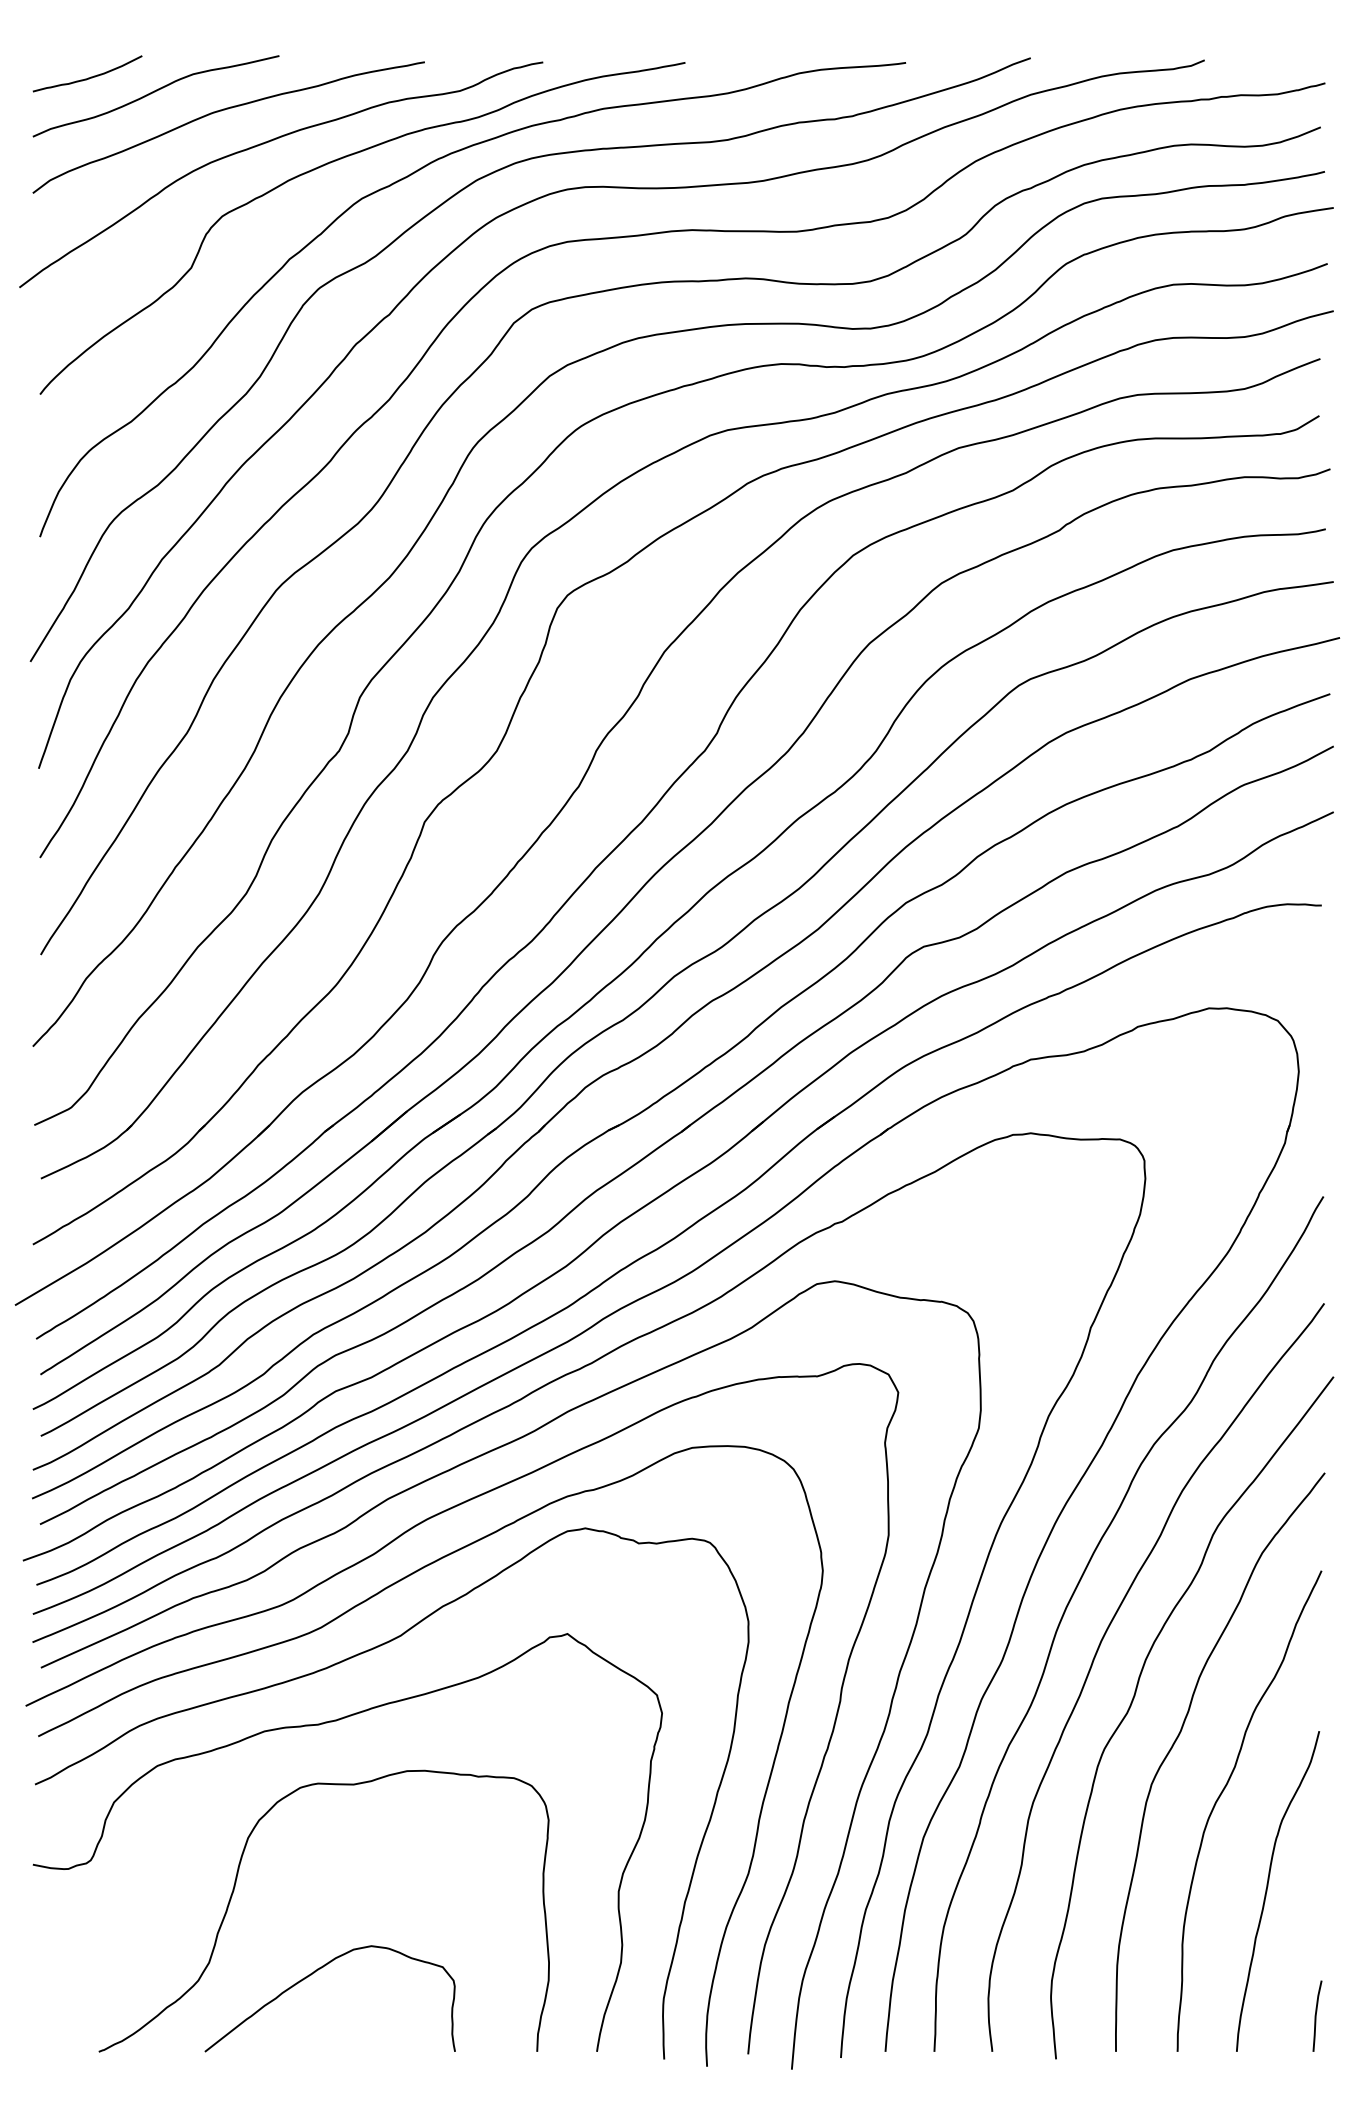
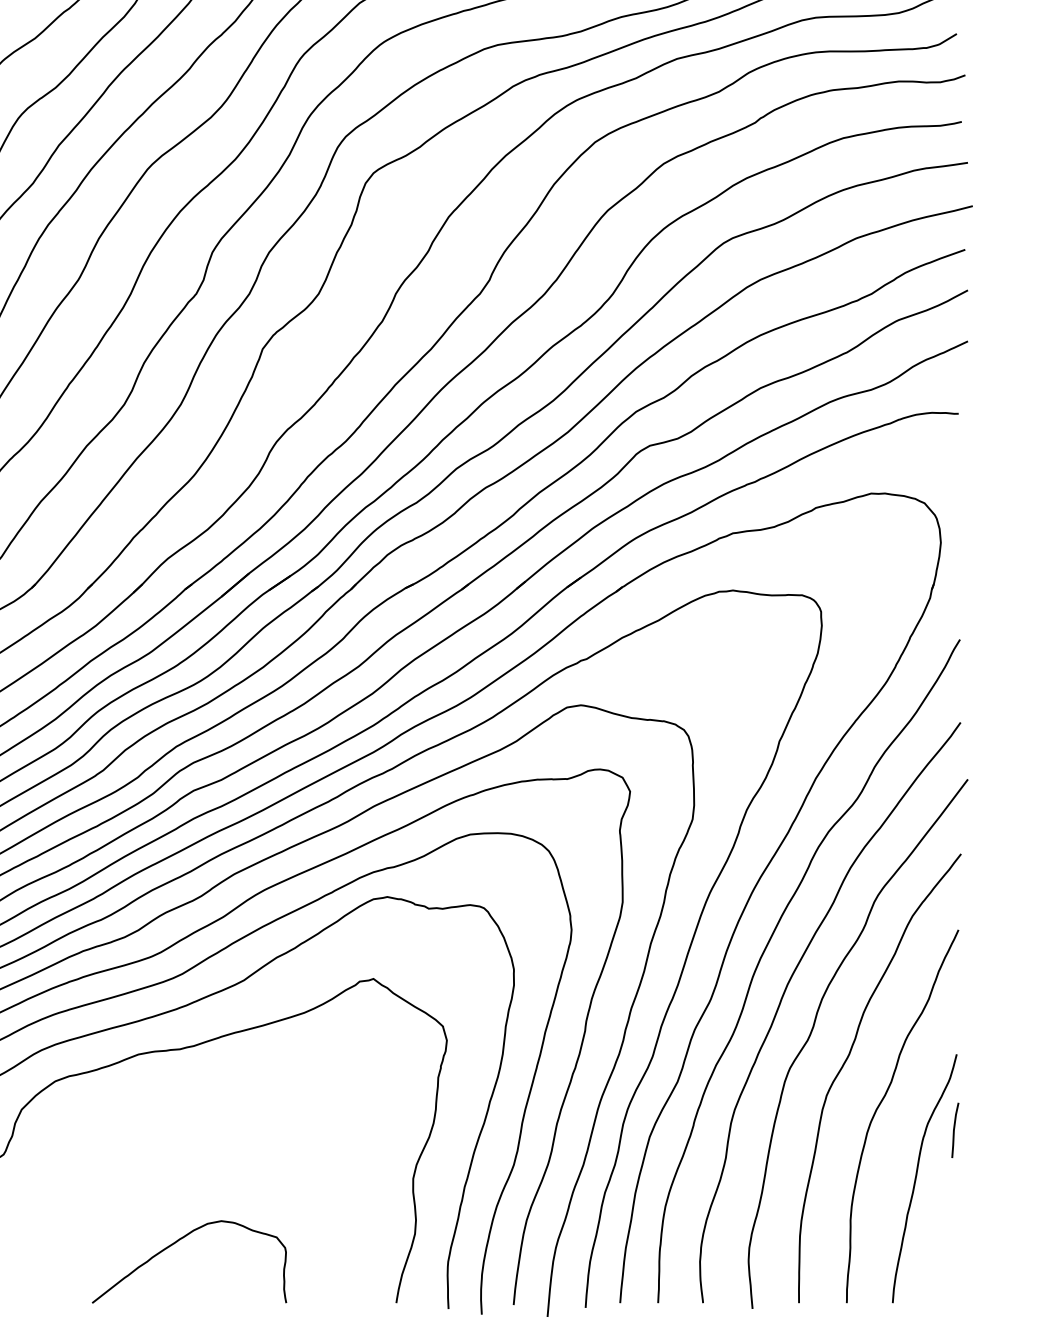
curve: (235, 1887) -> (115, 1175), removed
line: (1316, 2015) -> (954, 1129), moved

